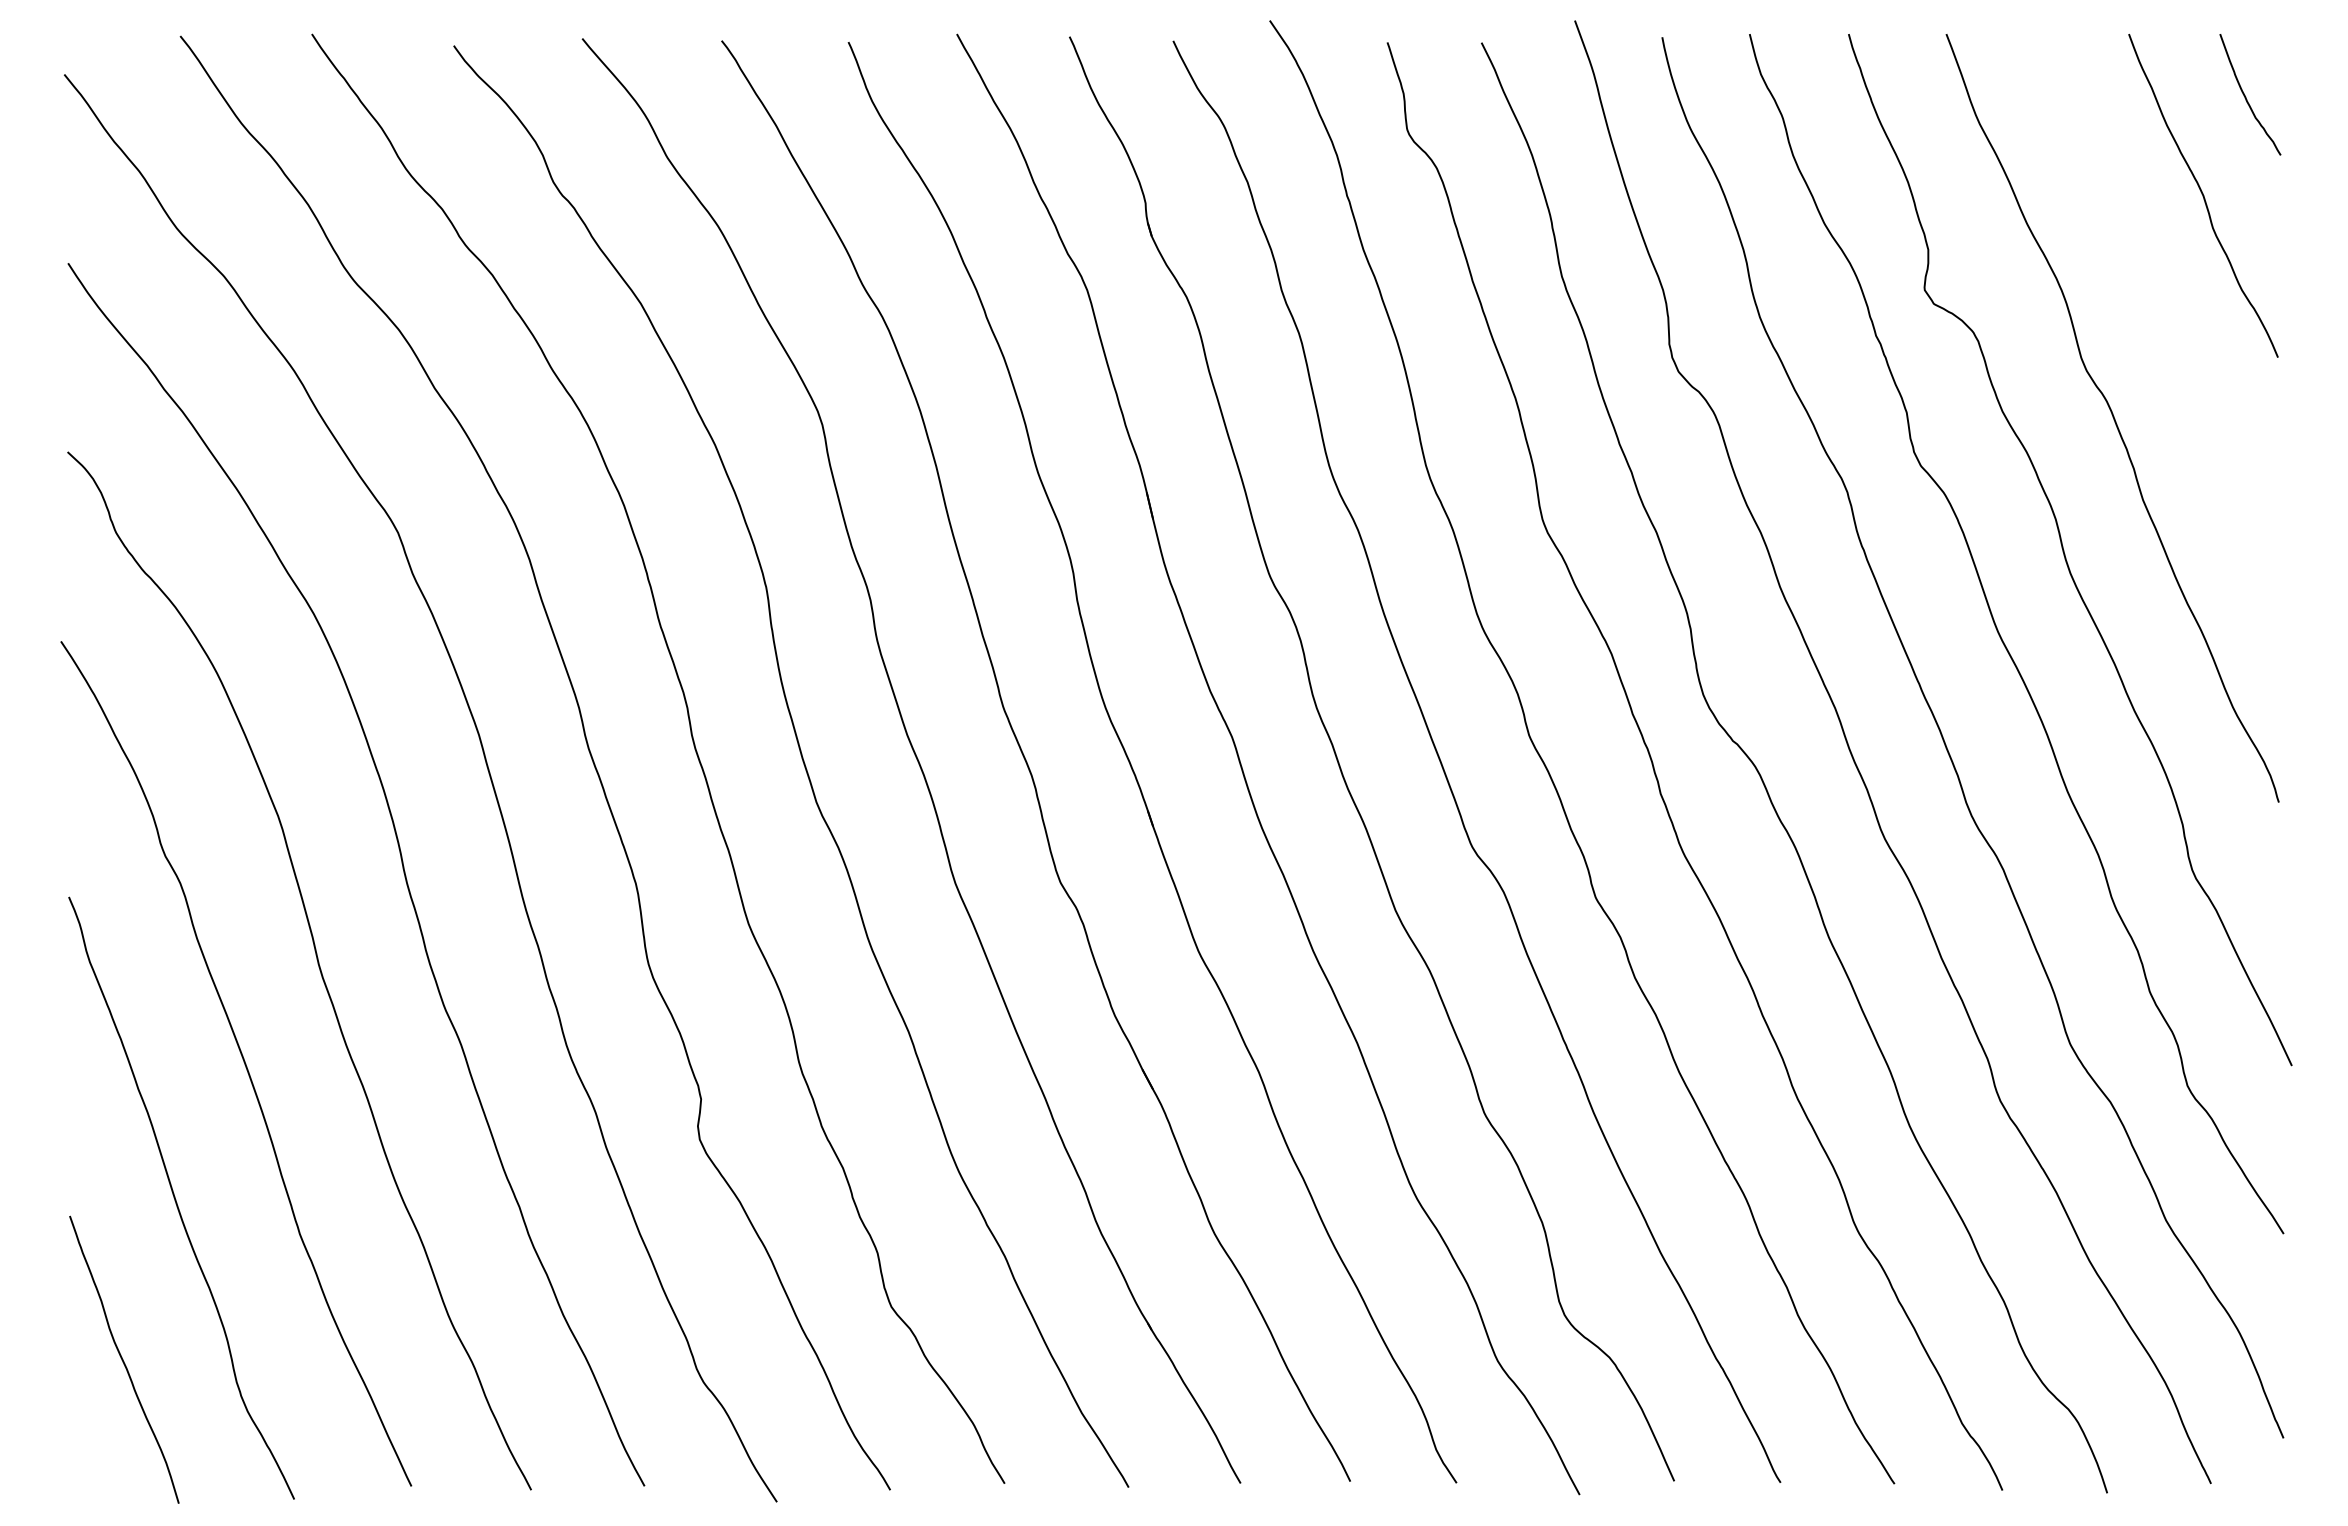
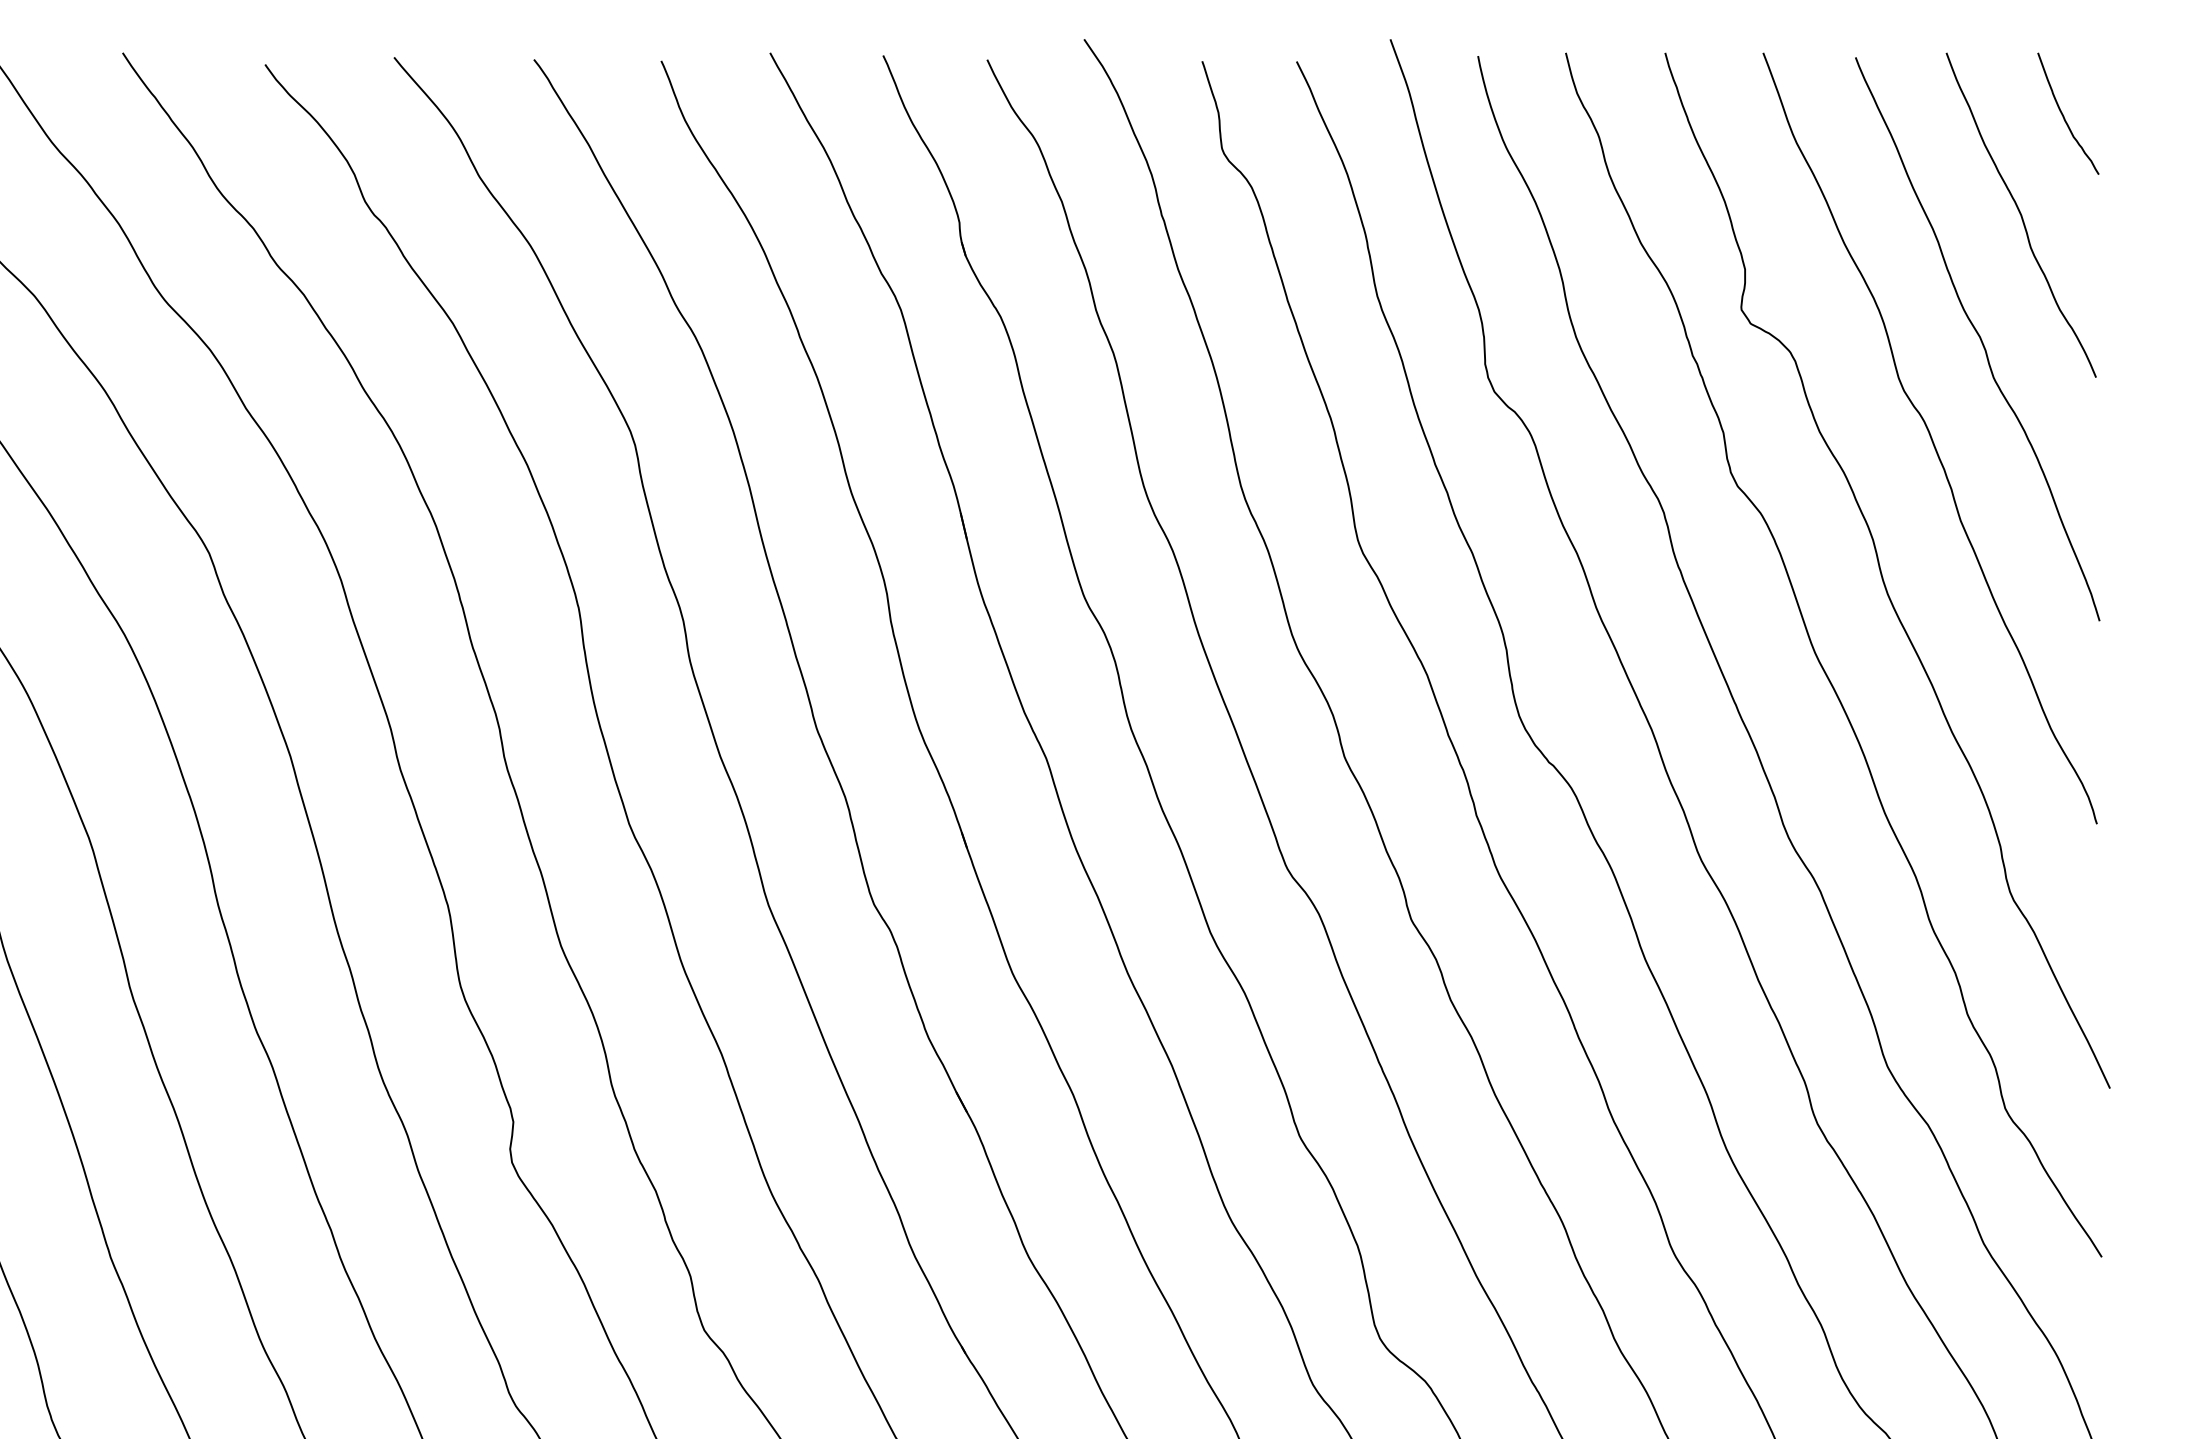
curve: (2161, 318) -> (1979, 338), added

